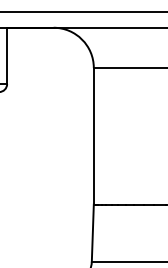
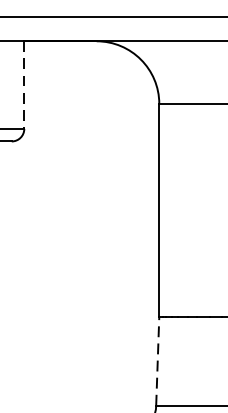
line: (7, 56) -> (24, 86), solid -> dashed
line: (92, 233) -> (157, 361), solid -> dashed

